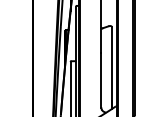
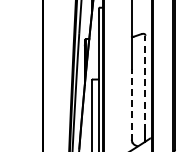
line: (111, 64) -> (145, 83), solid -> dashed
line: (101, 81) -> (131, 105), solid -> dashed

